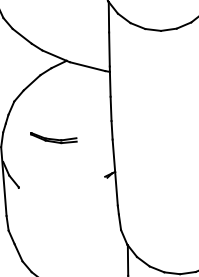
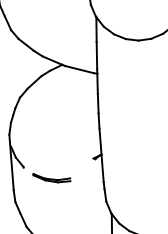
part: (53, 138) -> (51, 178), moved

